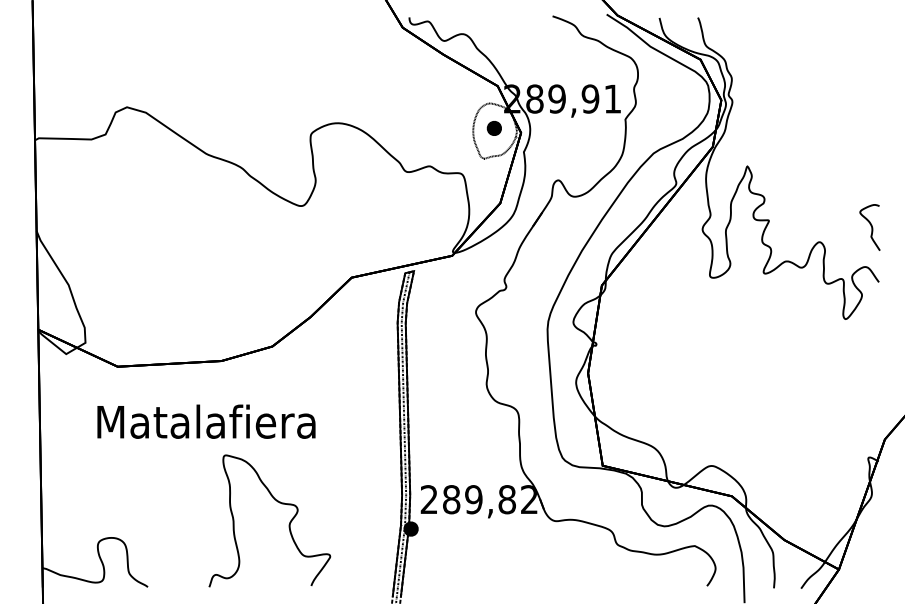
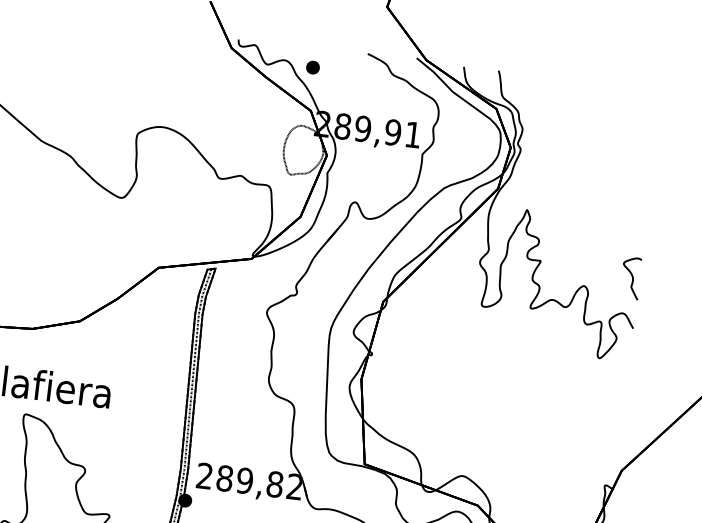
part: (493, 128) -> (312, 67), moved

